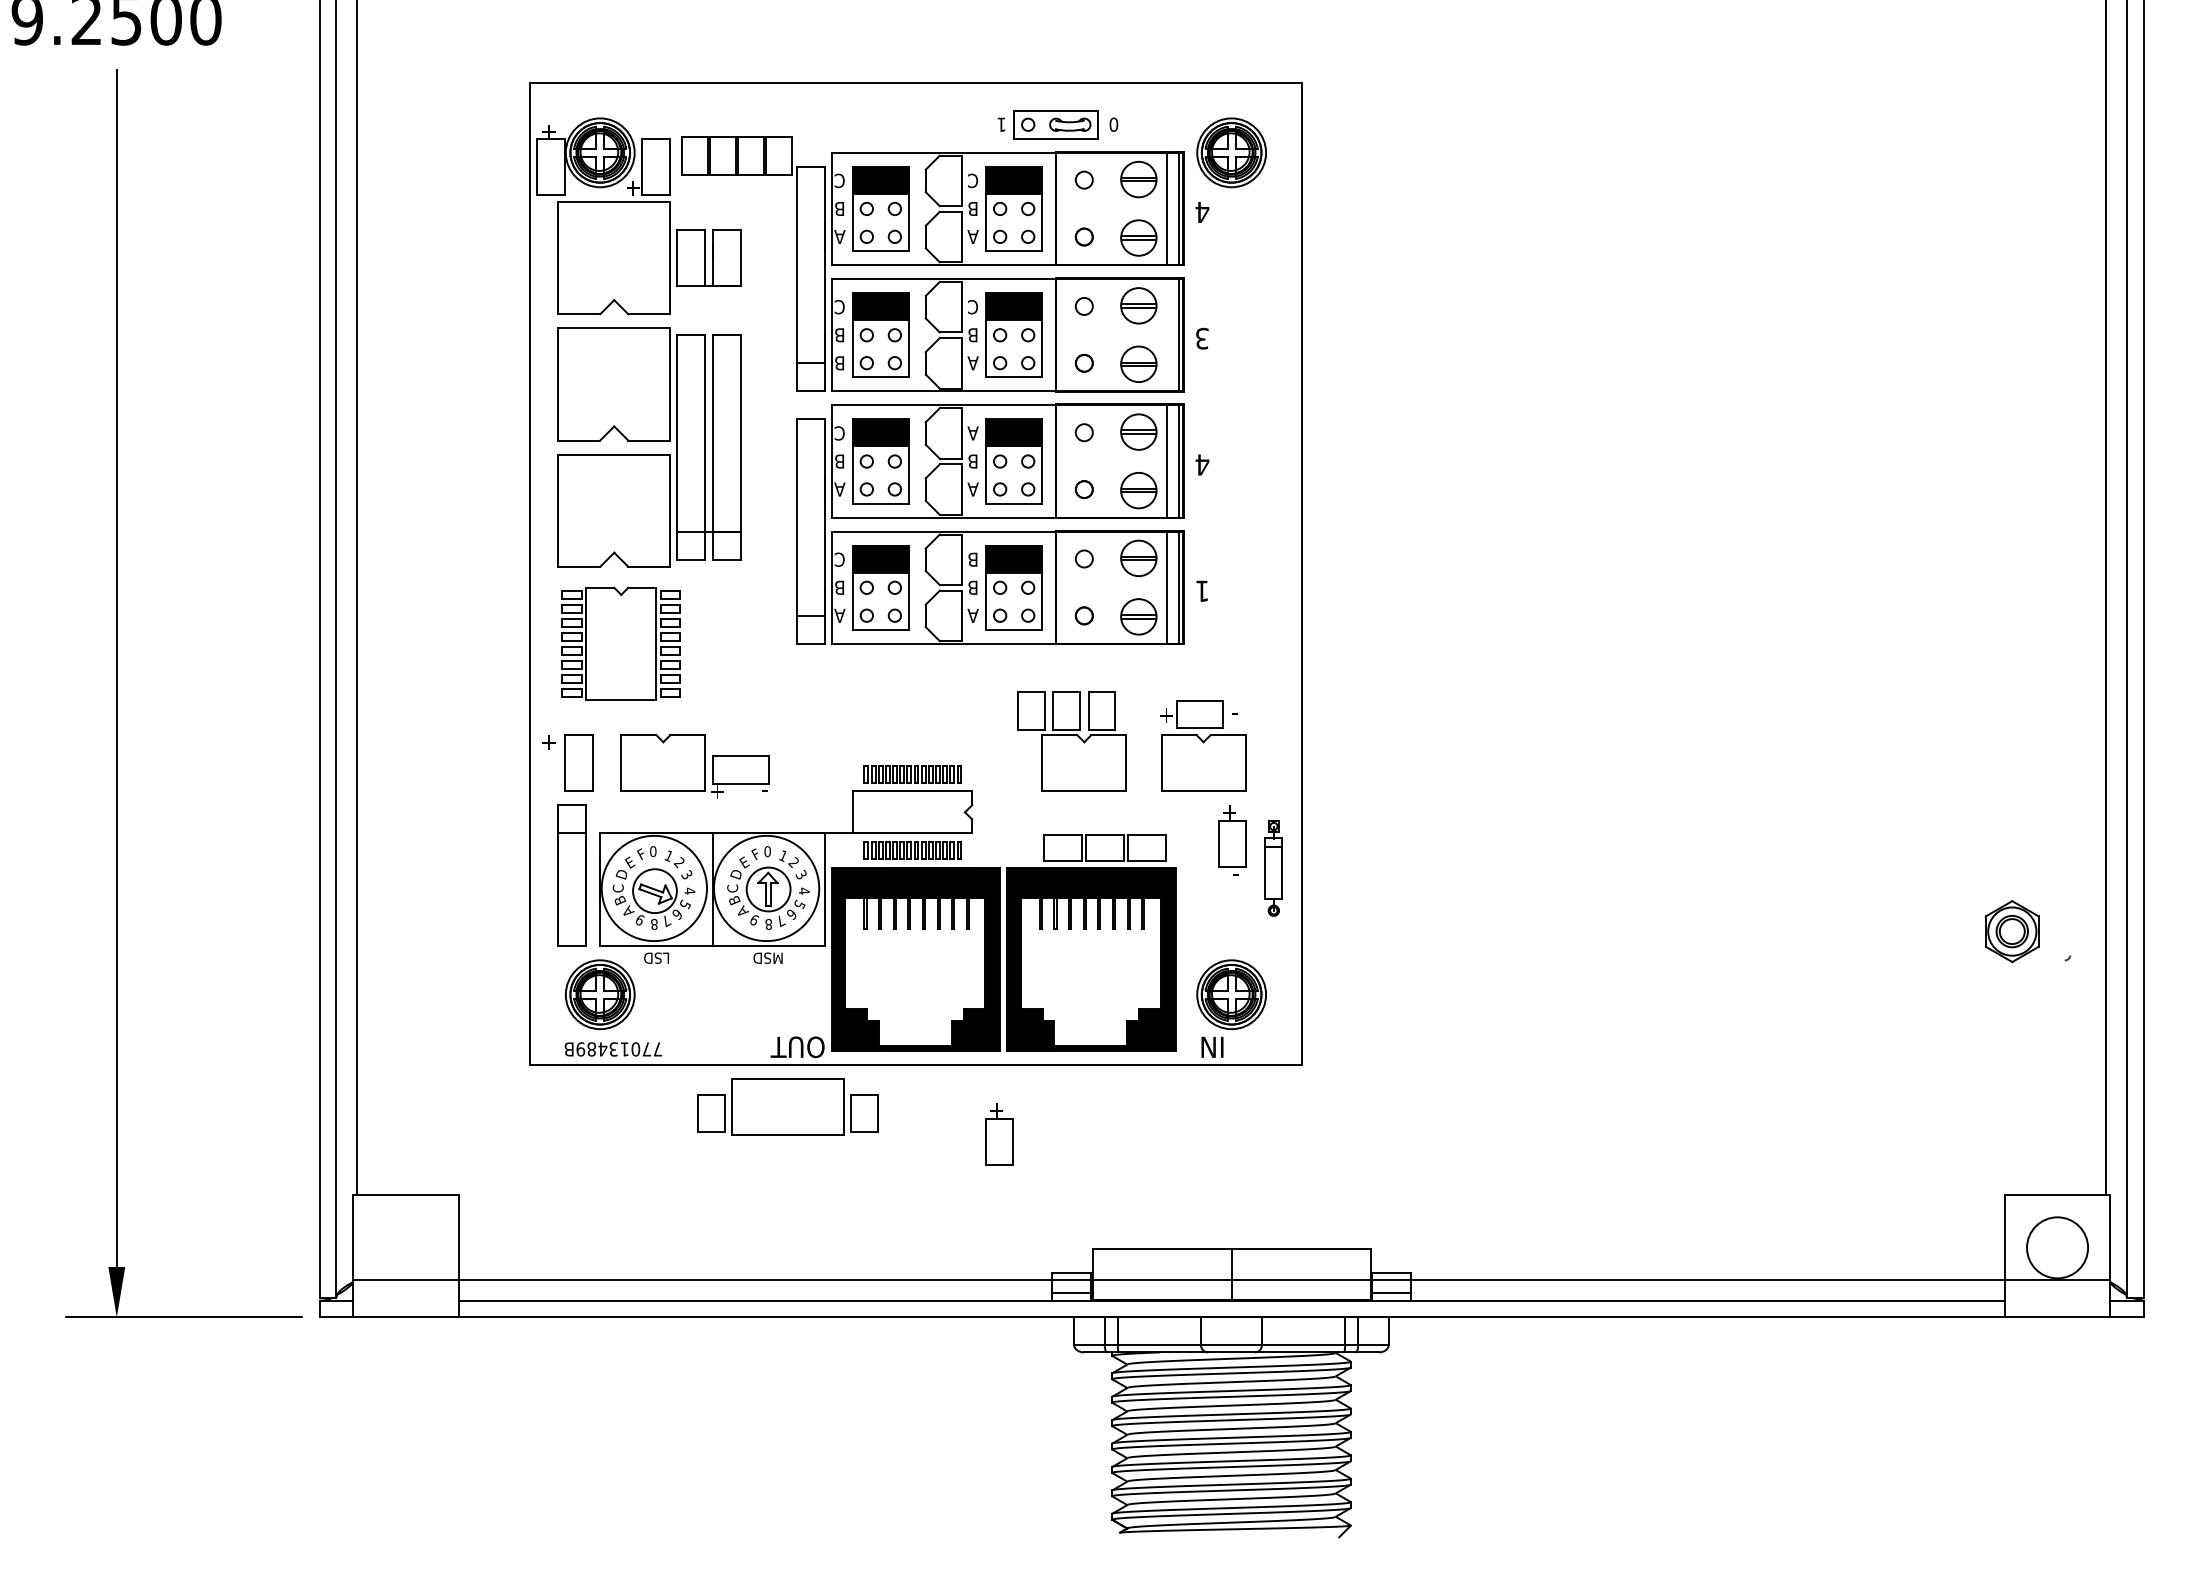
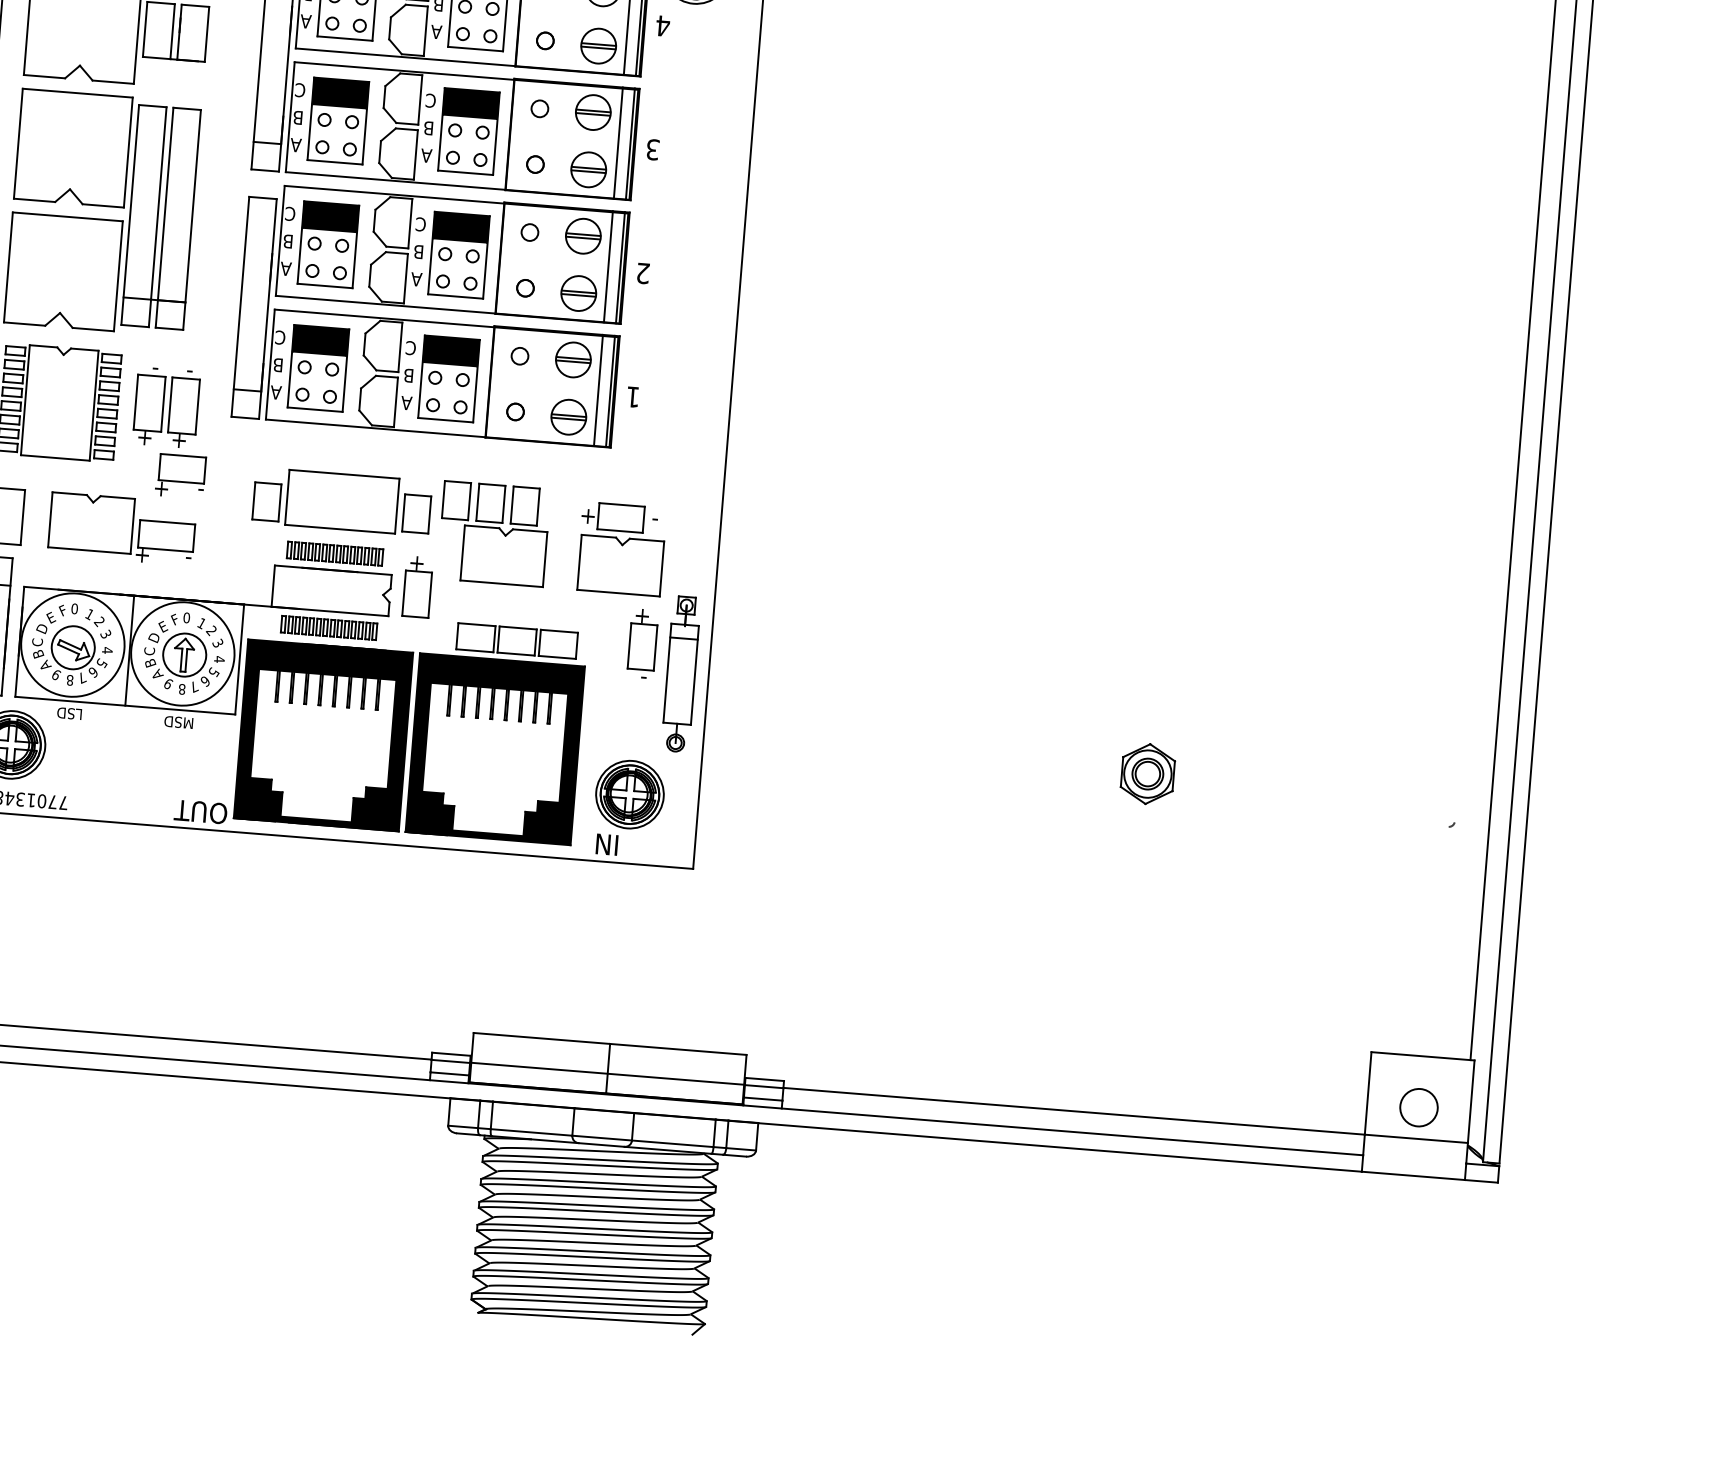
line: (1166, 334) -> (618, 142), added
text: (839, 363) -> (295, 145), B -> A
text: (972, 433) -> (420, 224), A -> C
text: (1202, 464) -> (643, 273), 4 -> 2
text: (973, 559) -> (411, 348), B -> C
part: (735, 664) -> (170, 432), added
part: (1273, 868) -> (680, 674), size x1.67
part: (2011, 931) -> (1147, 773), moved
part: (787, 1106) -> (341, 501), moved
part: (999, 1134) -> (417, 587), moved
circle: (2057, 1247) -> (1418, 1107), size x0.62

